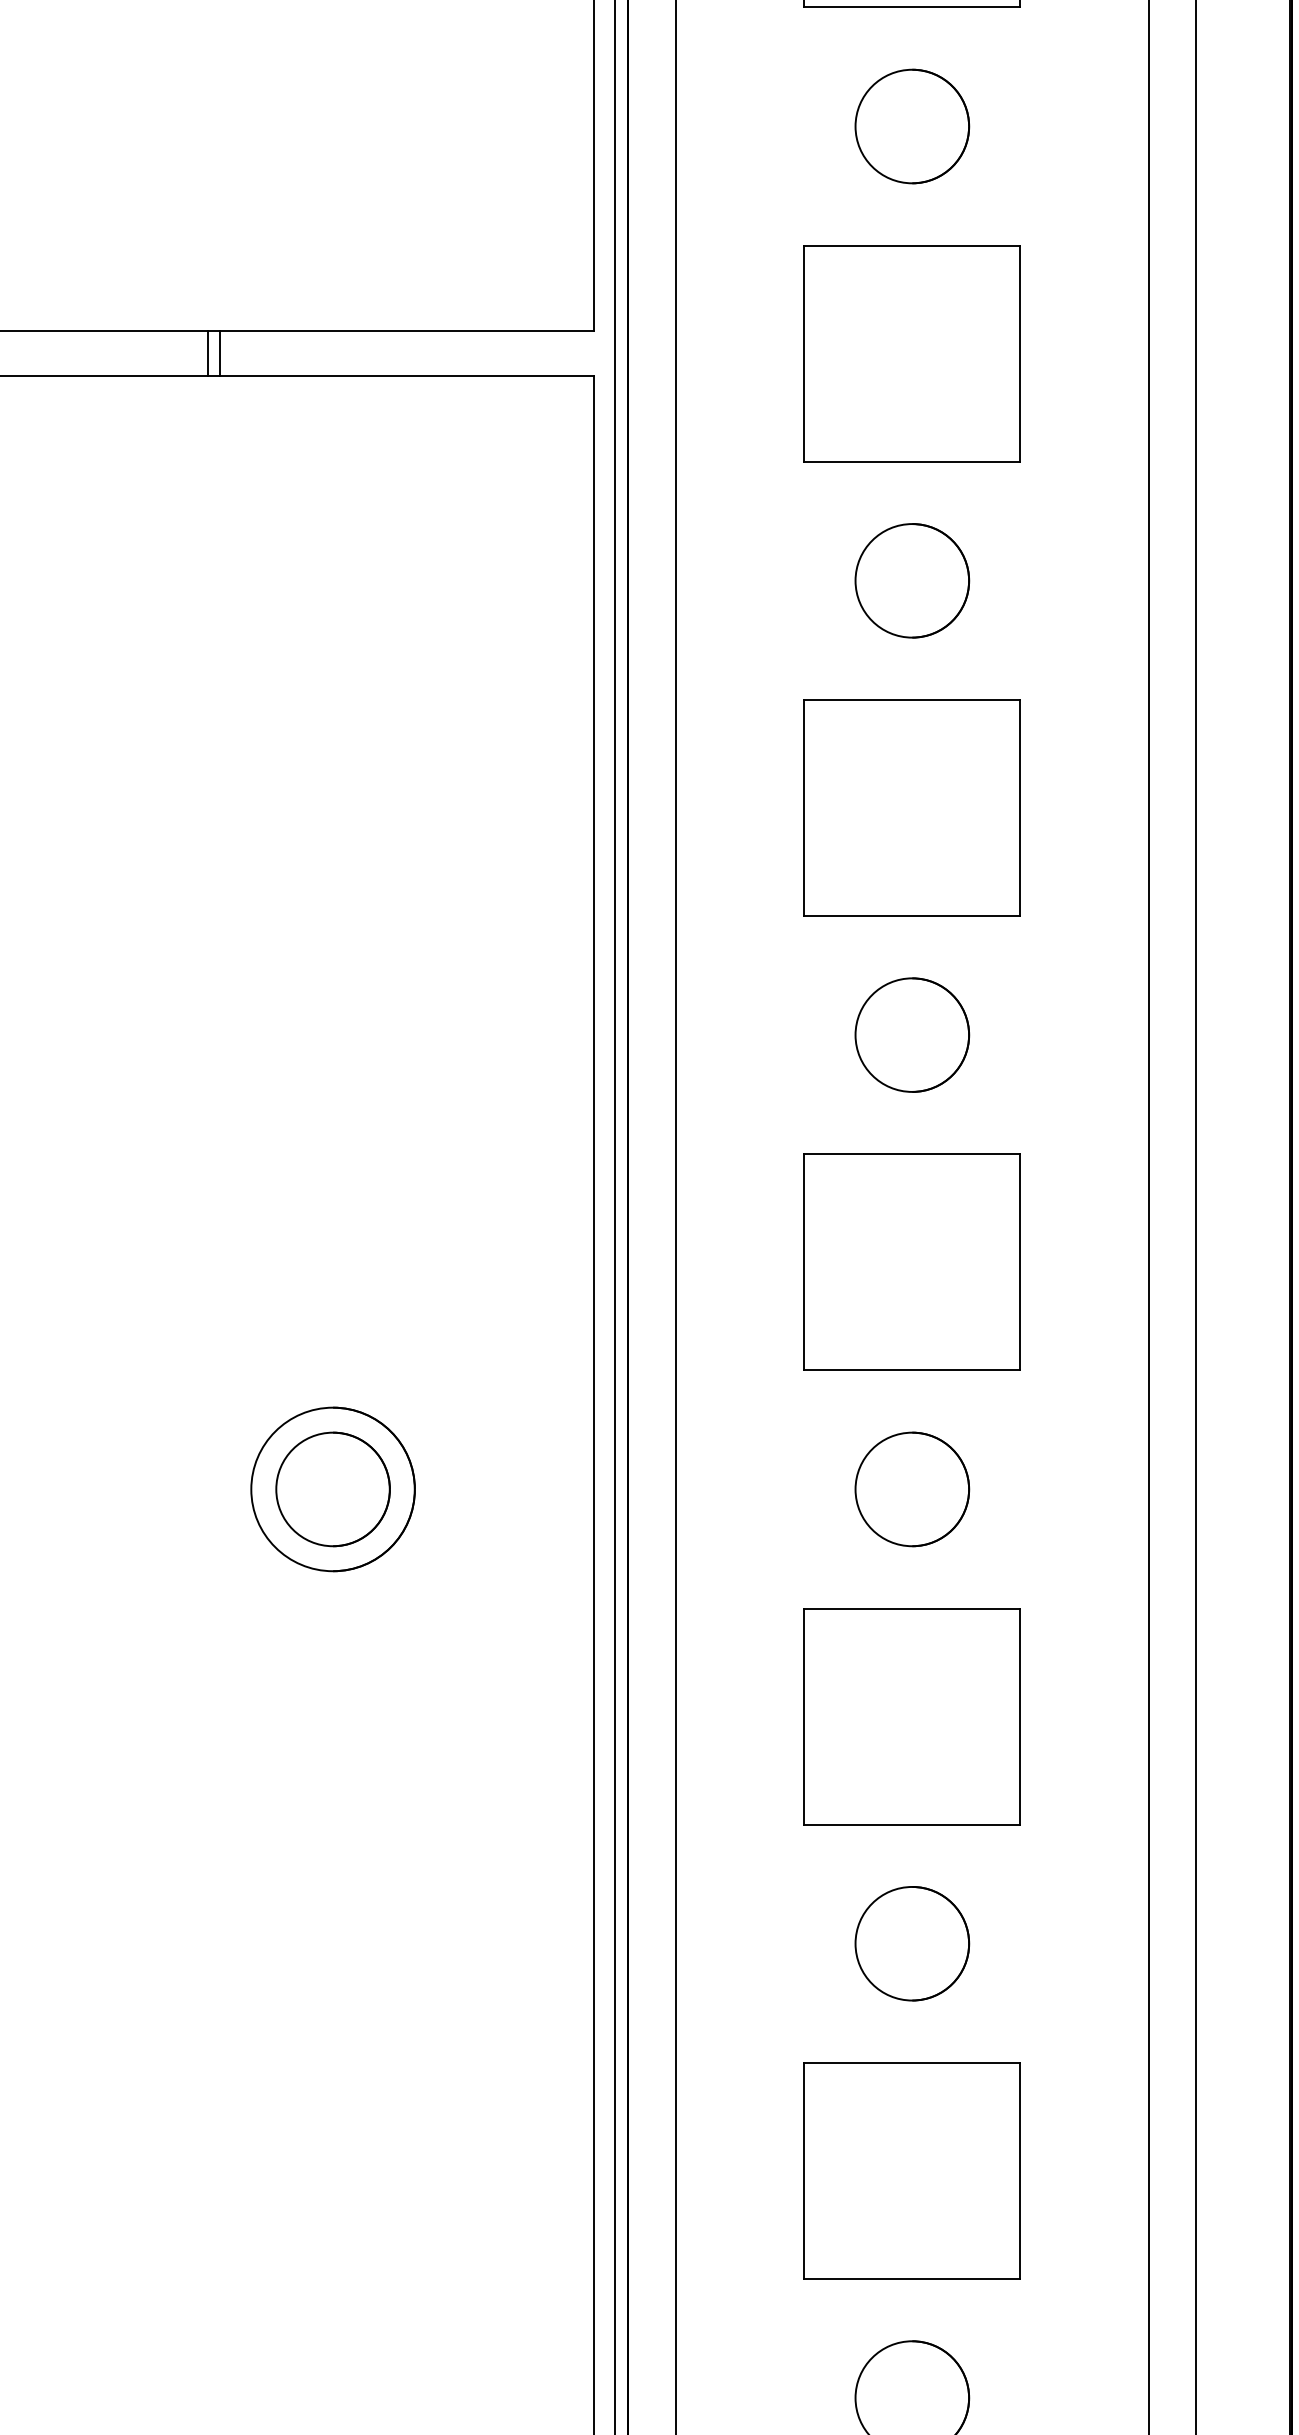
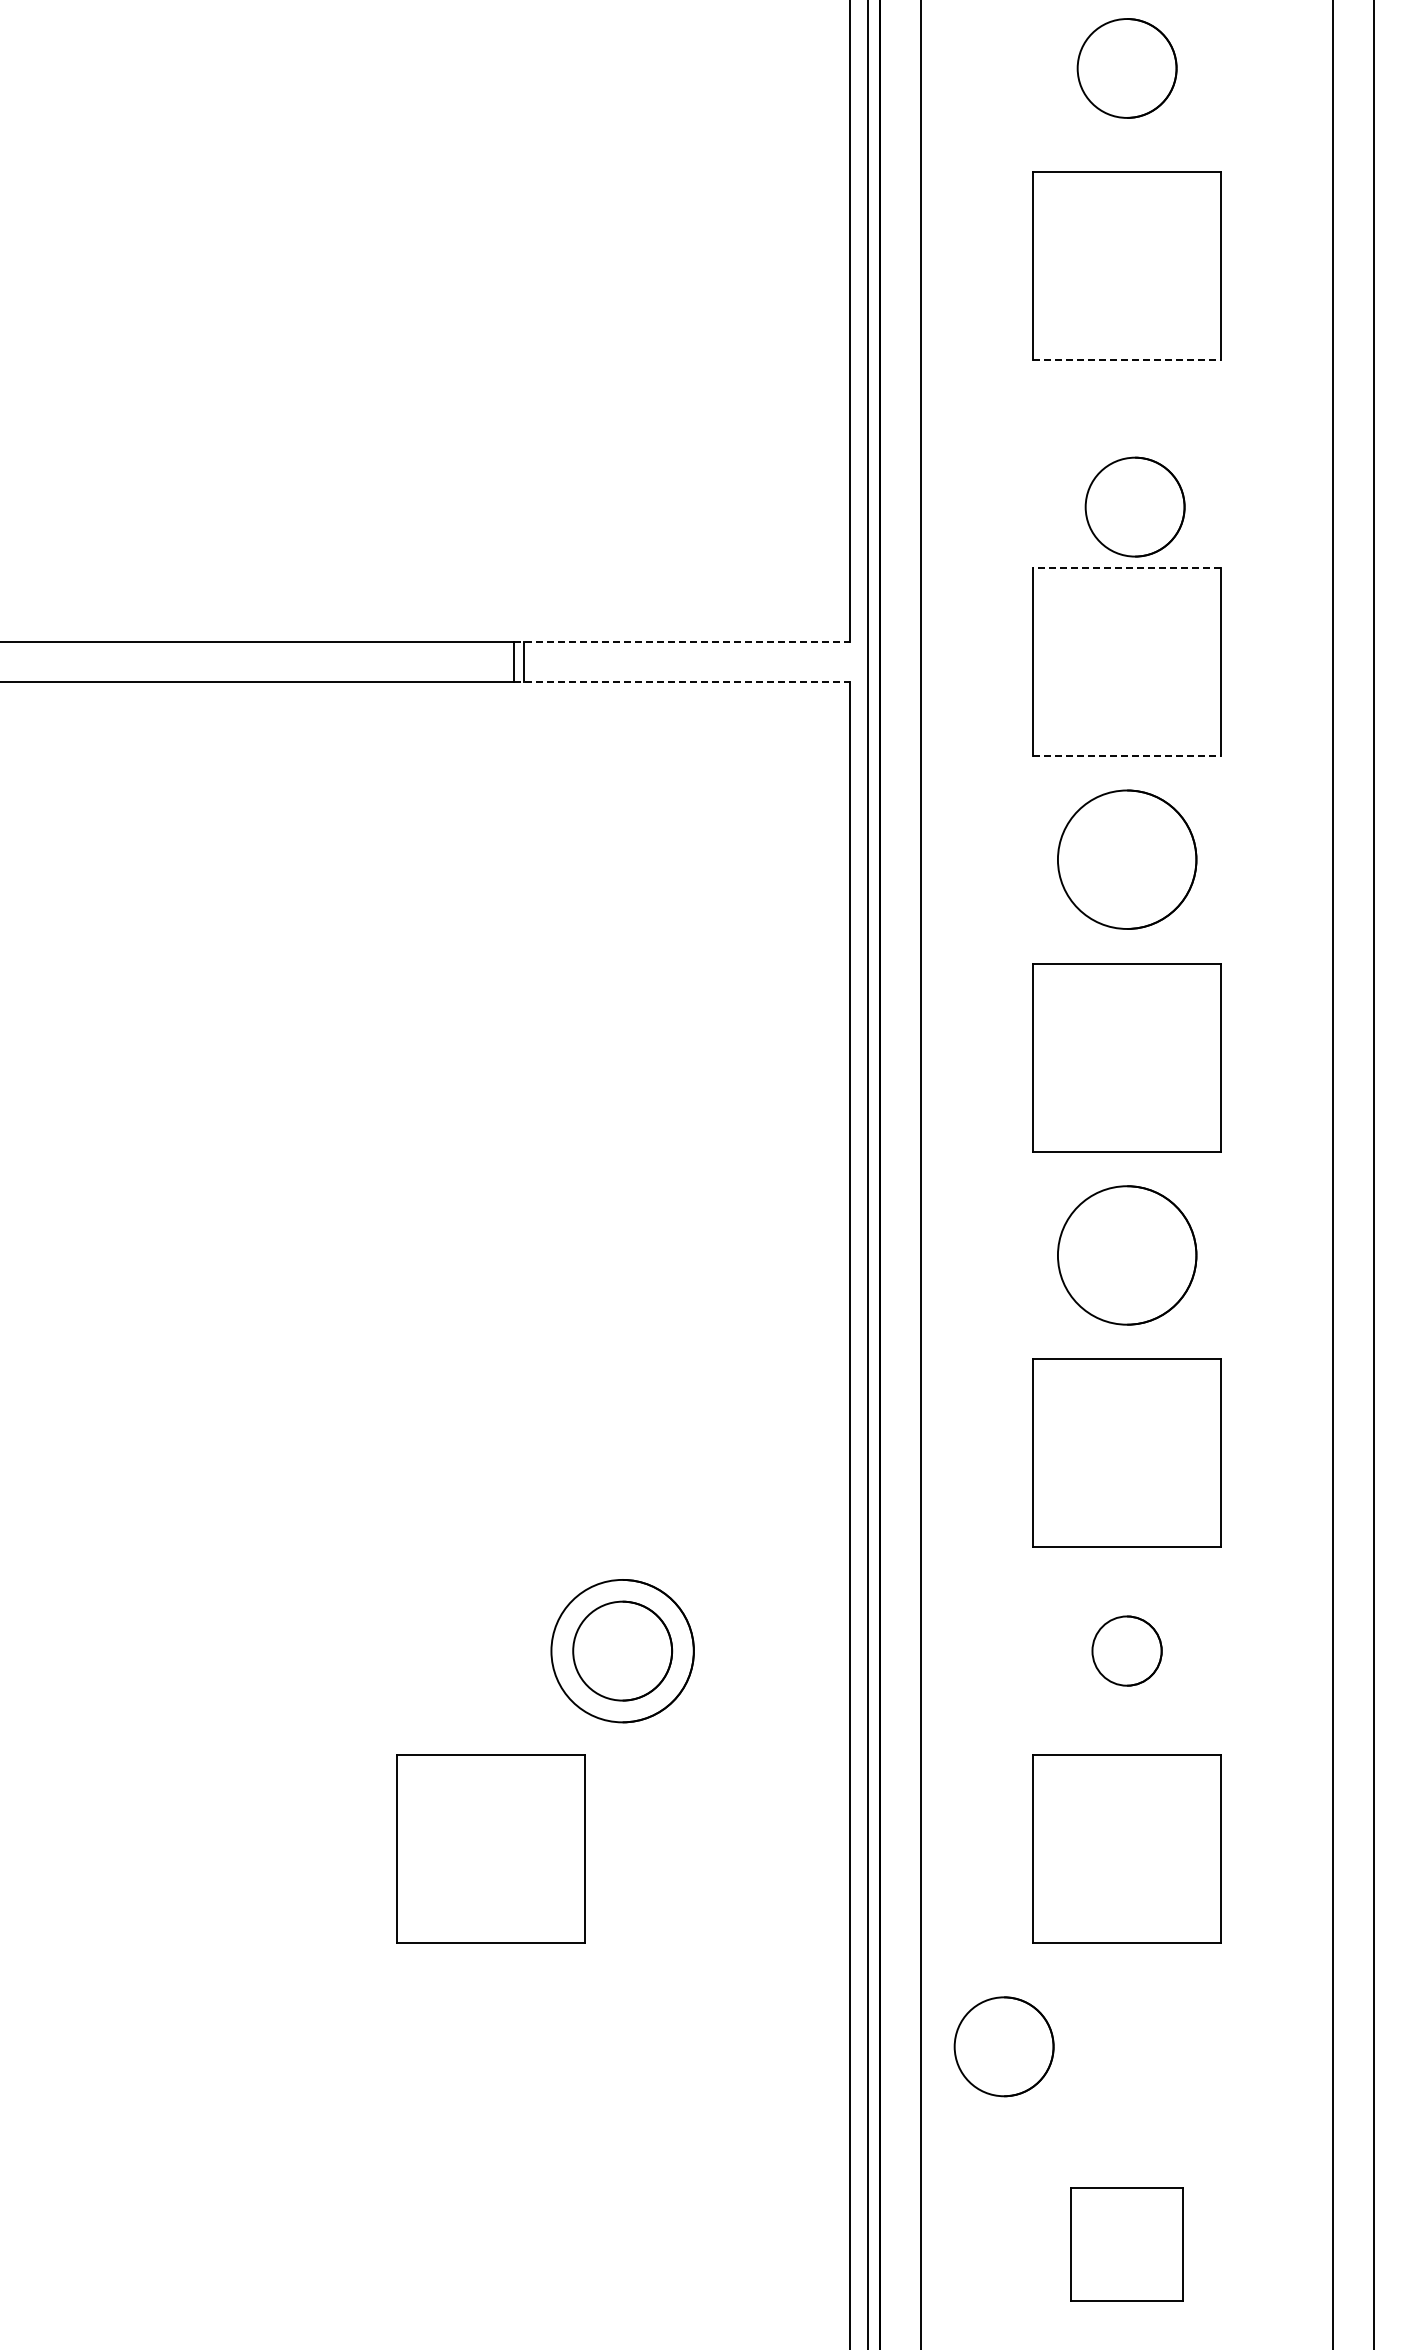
line: (912, 7) -> (1127, 360), solid -> dashed
part: (911, 125) -> (1134, 506), moved
line: (912, 246) -> (1127, 568), solid -> dashed
line: (401, 331) -> (682, 642), solid -> dashed
line: (401, 376) -> (682, 681), solid -> dashed
line: (912, 461) -> (1127, 755), solid -> dashed
part: (911, 580) -> (1126, 859), size x1.4
part: (911, 1035) -> (1126, 1255), size x1.4
part: (911, 1488) -> (1126, 1650), size x0.7
part: (181, 1716) -> (490, 1848), added
part: (911, 1943) -> (1003, 2046), moved
part: (911, 2170) -> (1126, 2244), size x0.6

